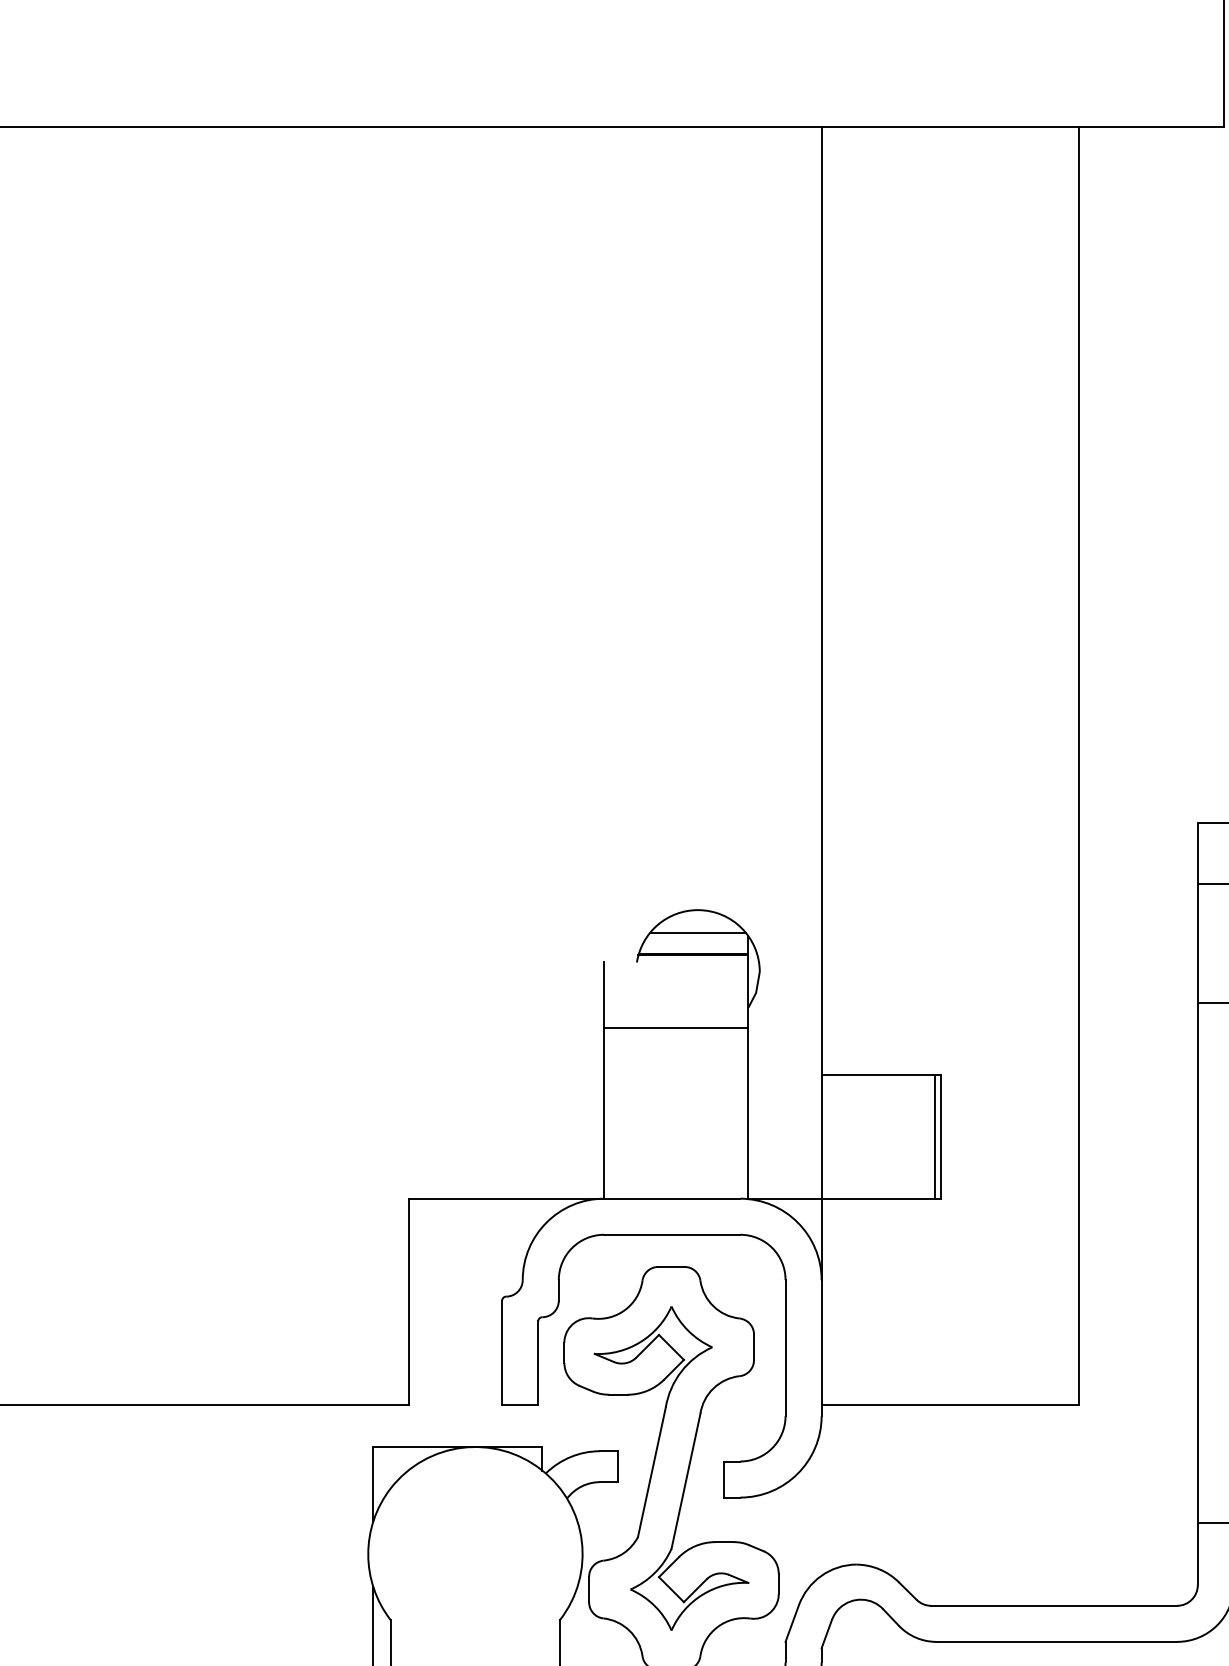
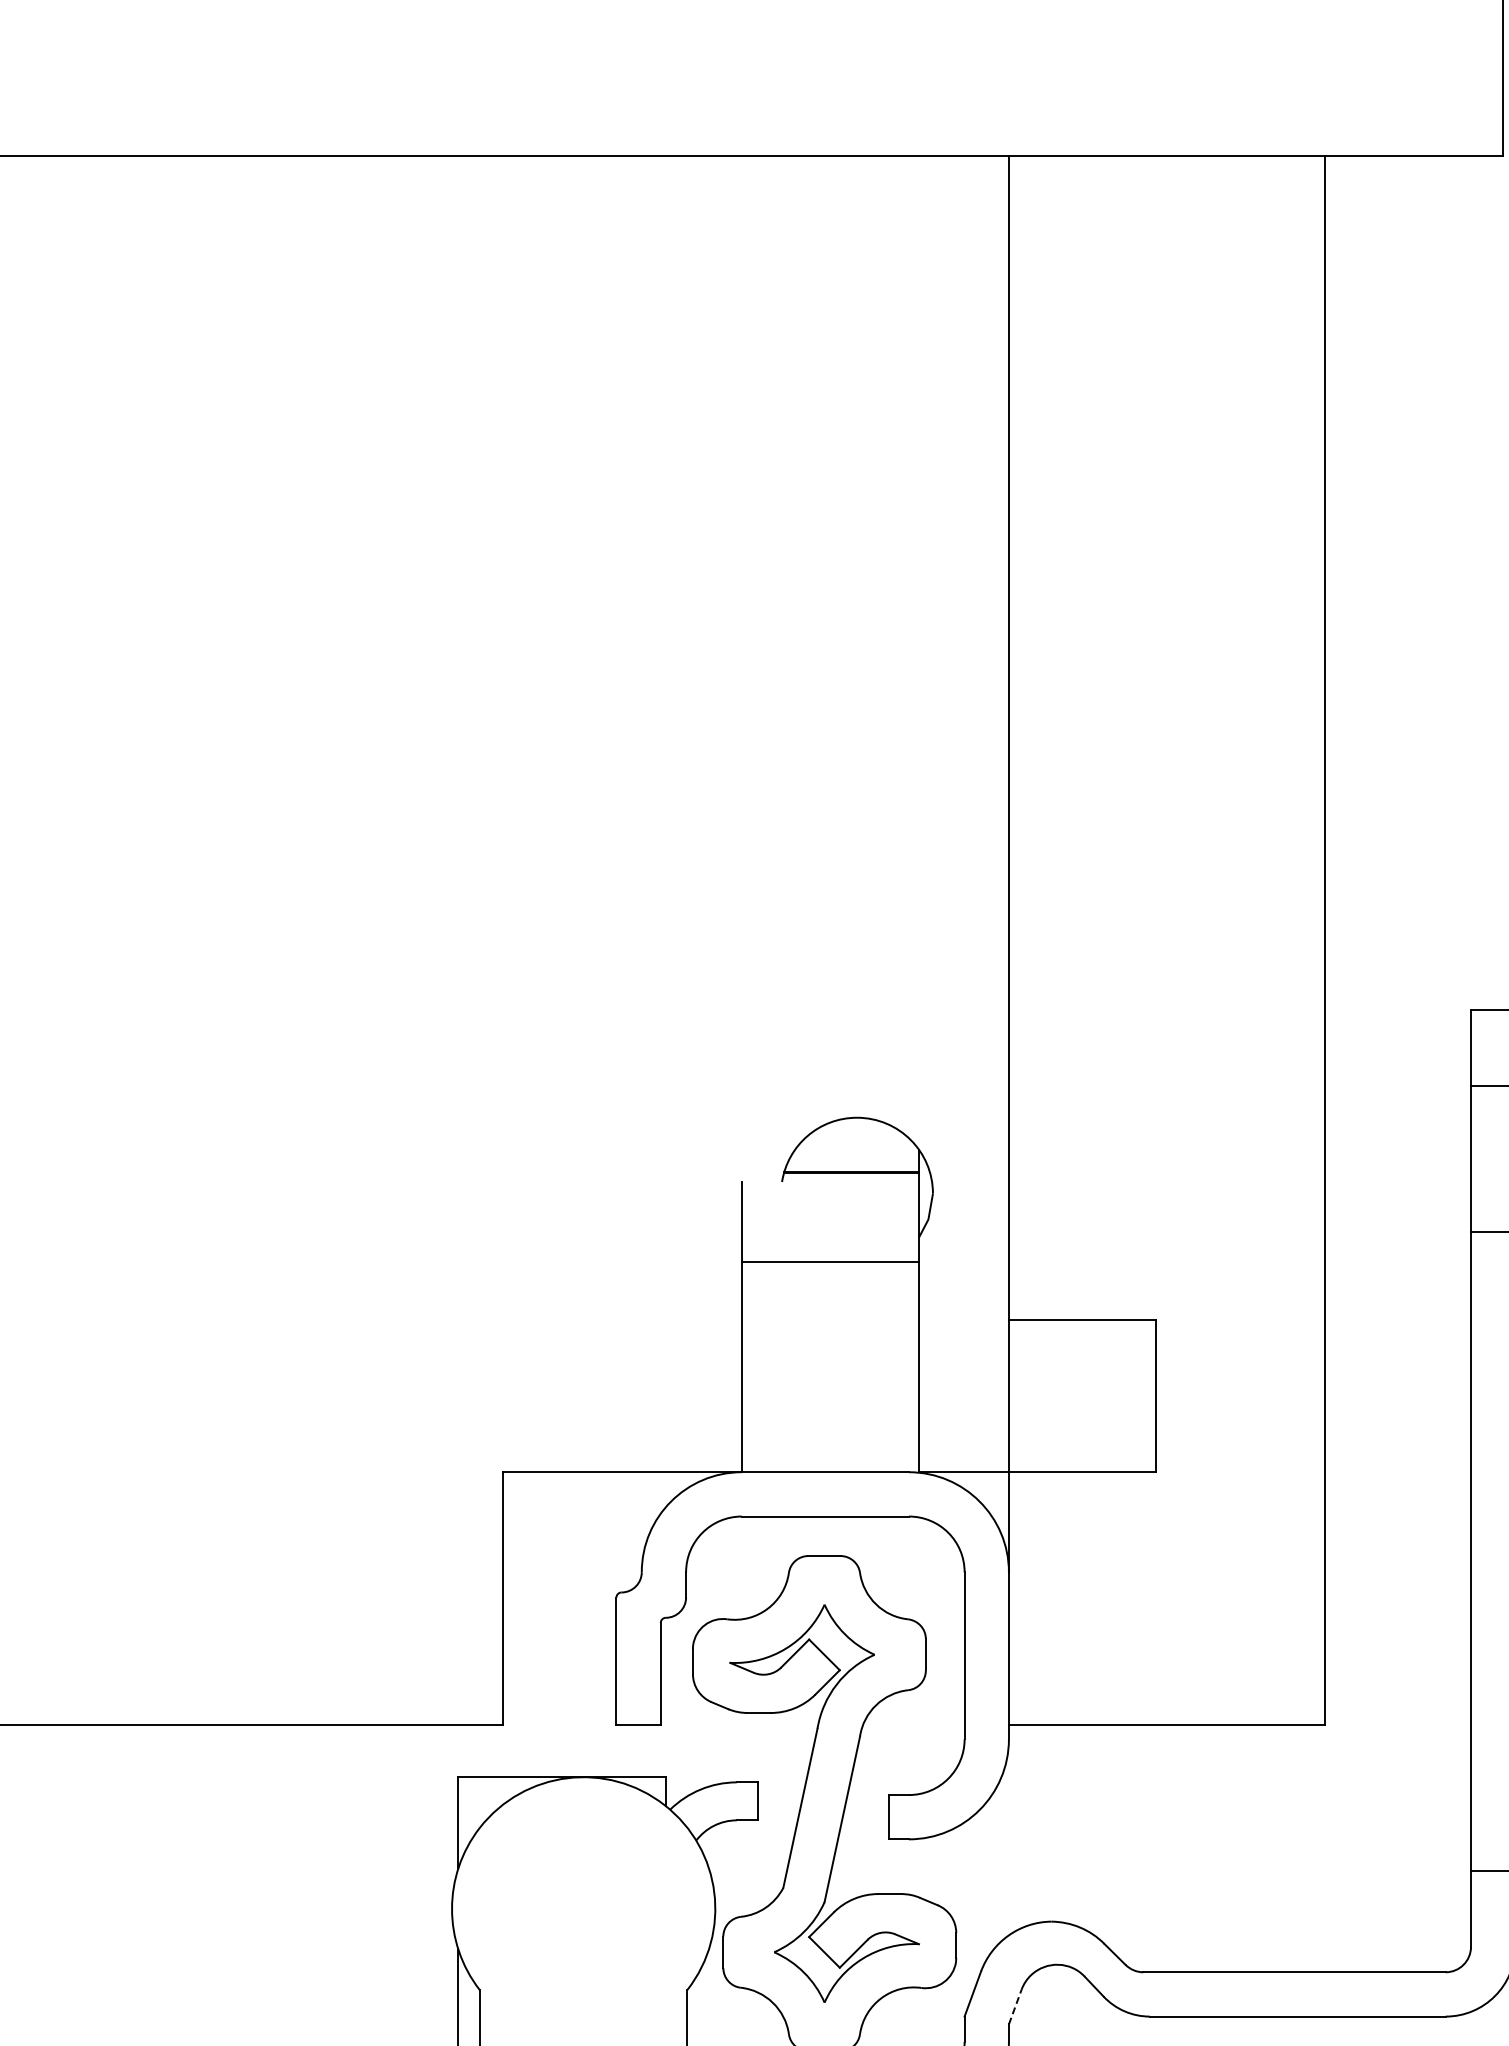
line: (698, 932) -> (857, 1145), removed
line: (935, 1137) -> (1148, 1396), removed
line: (826, 1633) -> (1015, 2006), solid -> dashed

